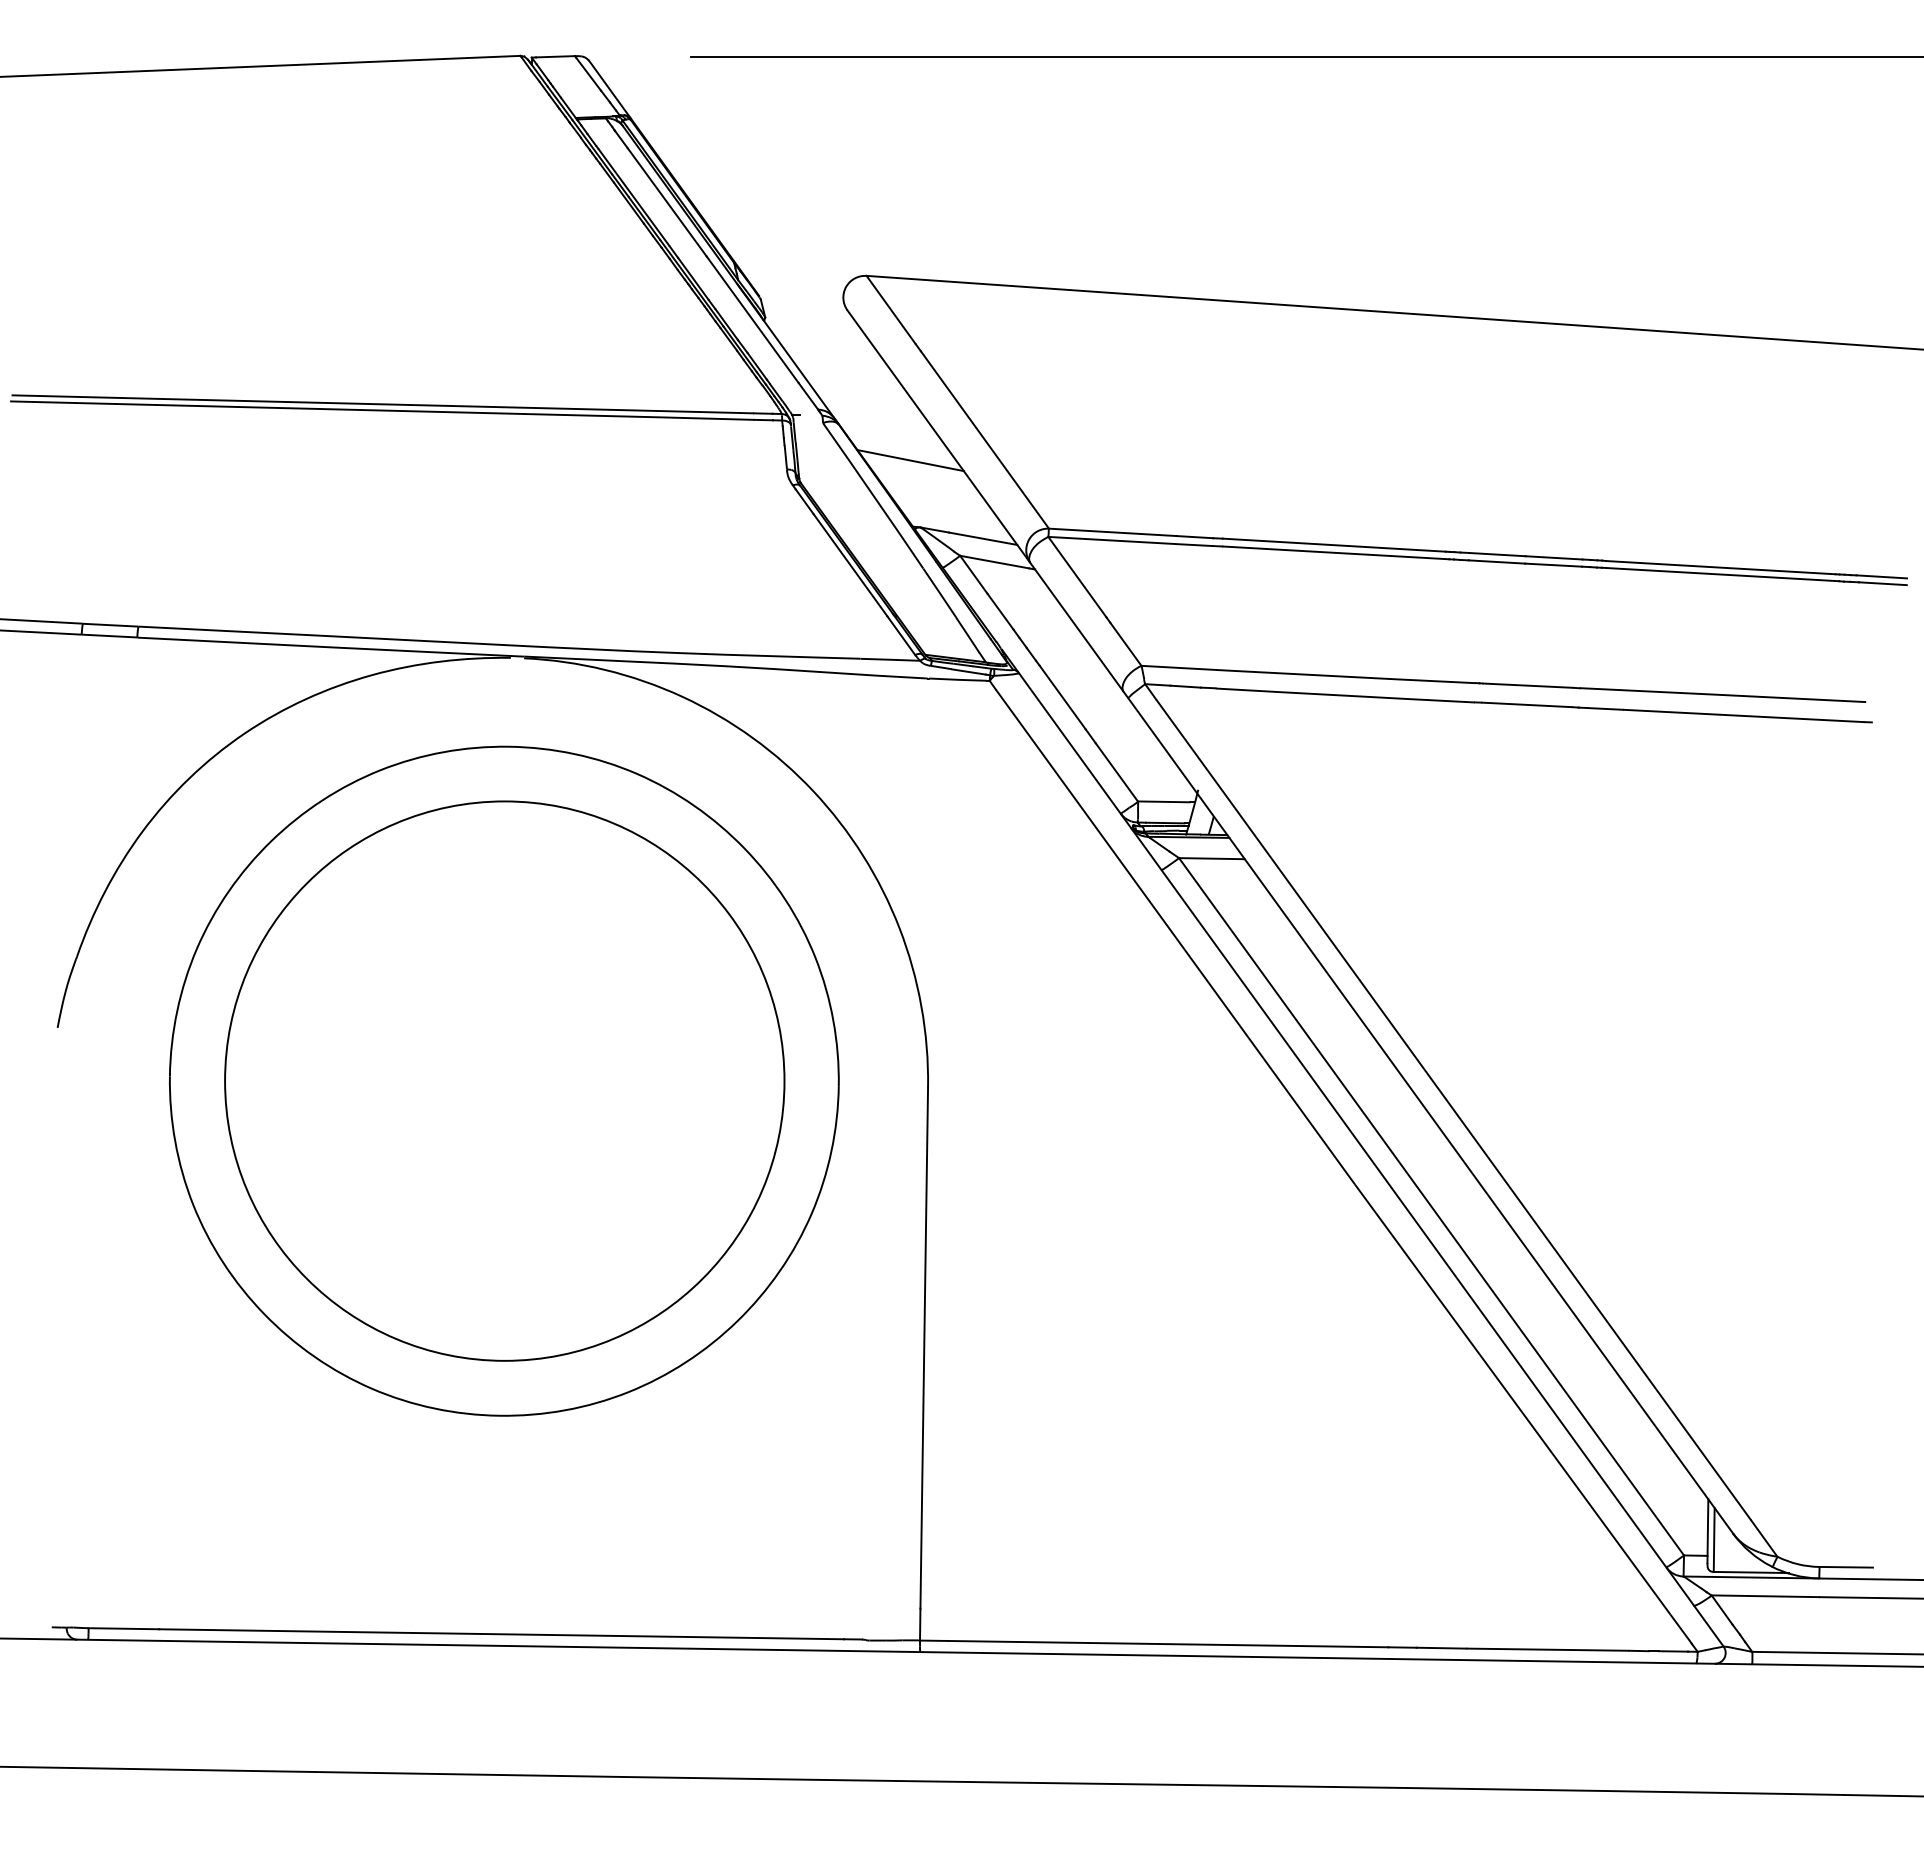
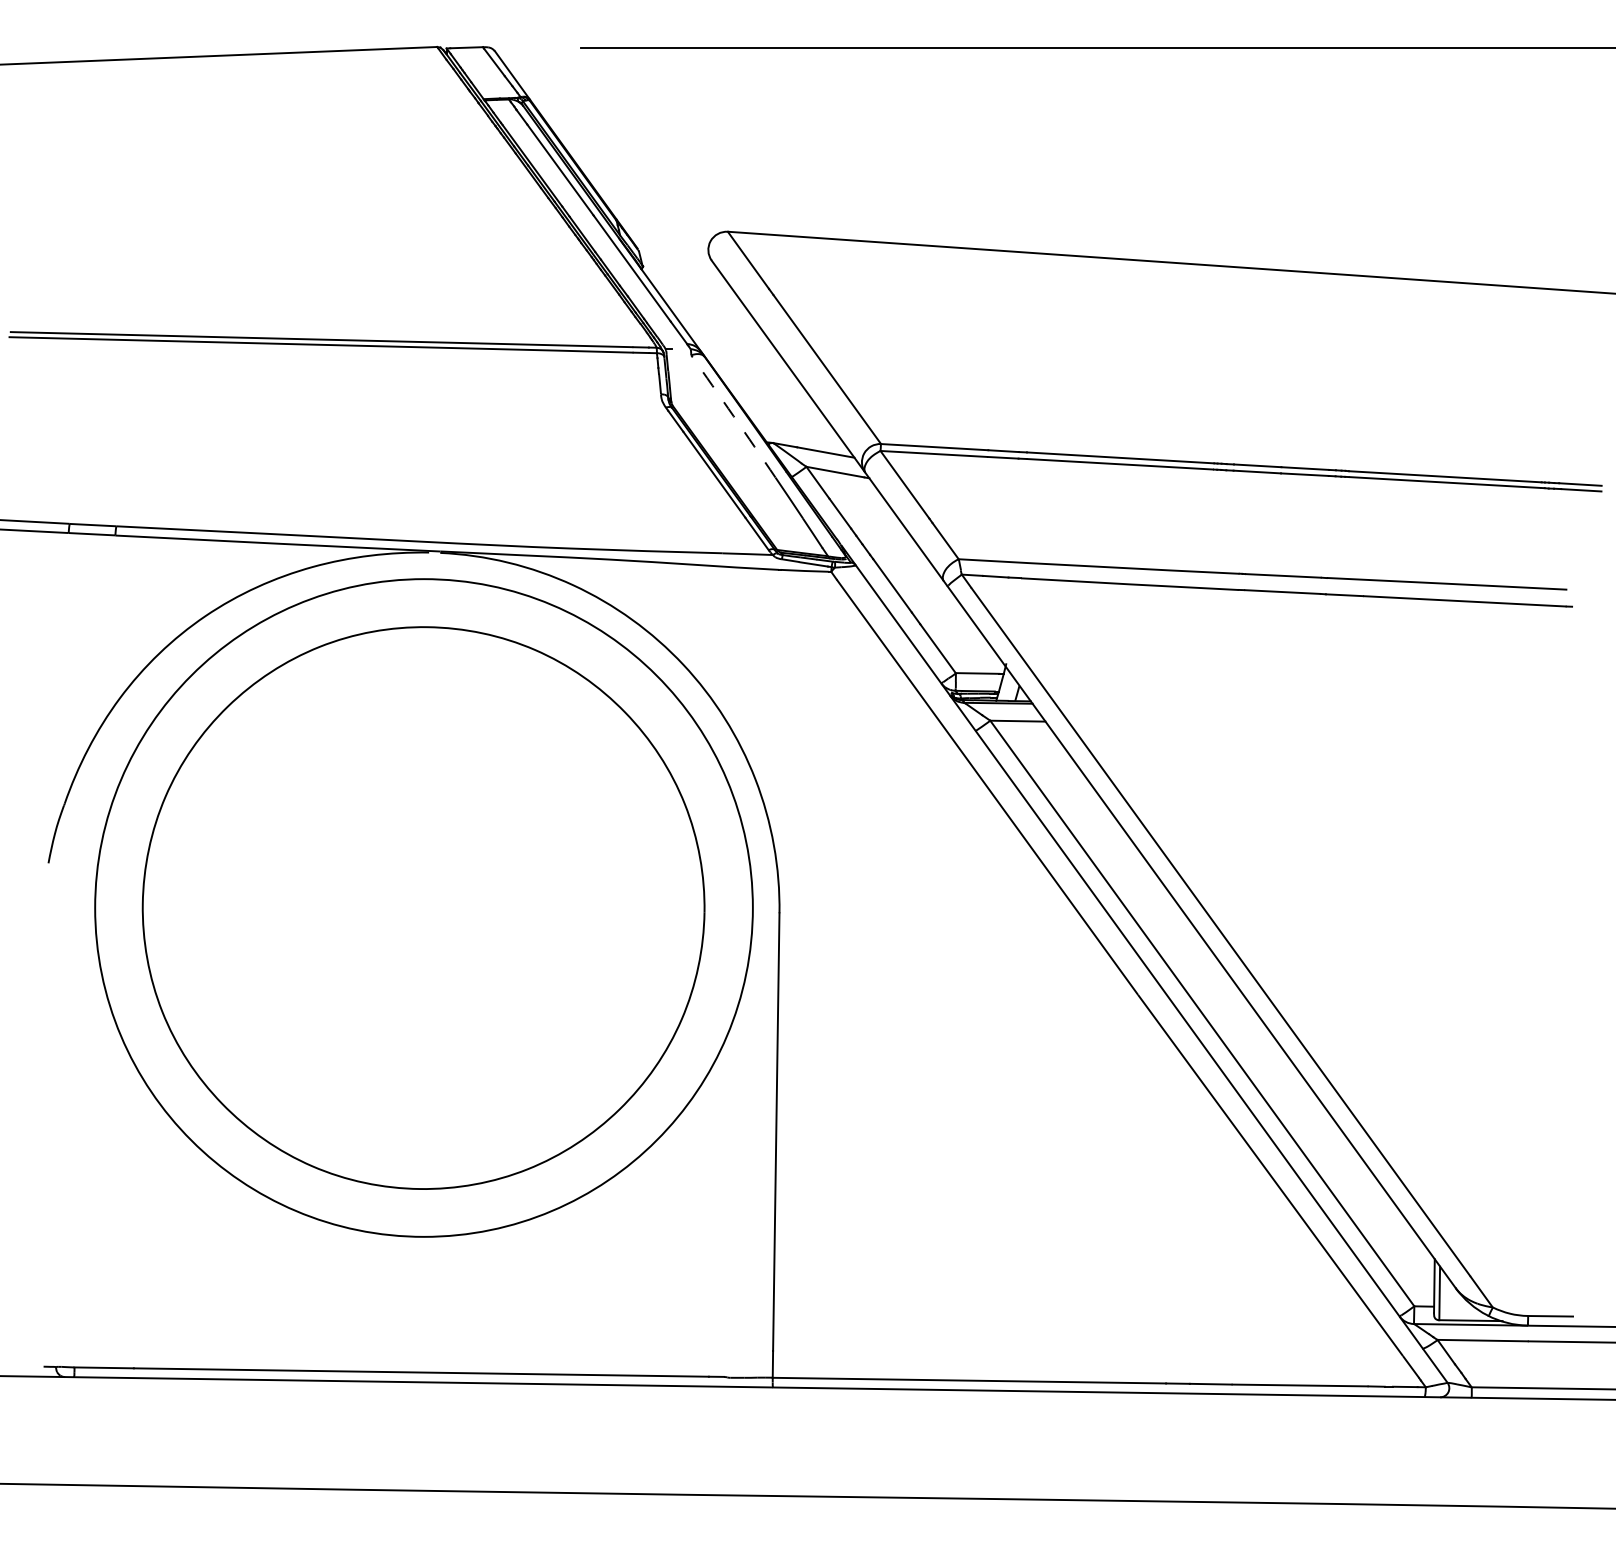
line: (910, 460) -> (764, 386), removed
arc: (873, 495) -> (733, 416), solid -> dashed
circle: (504, 1080) -> (423, 907), size x1.4

